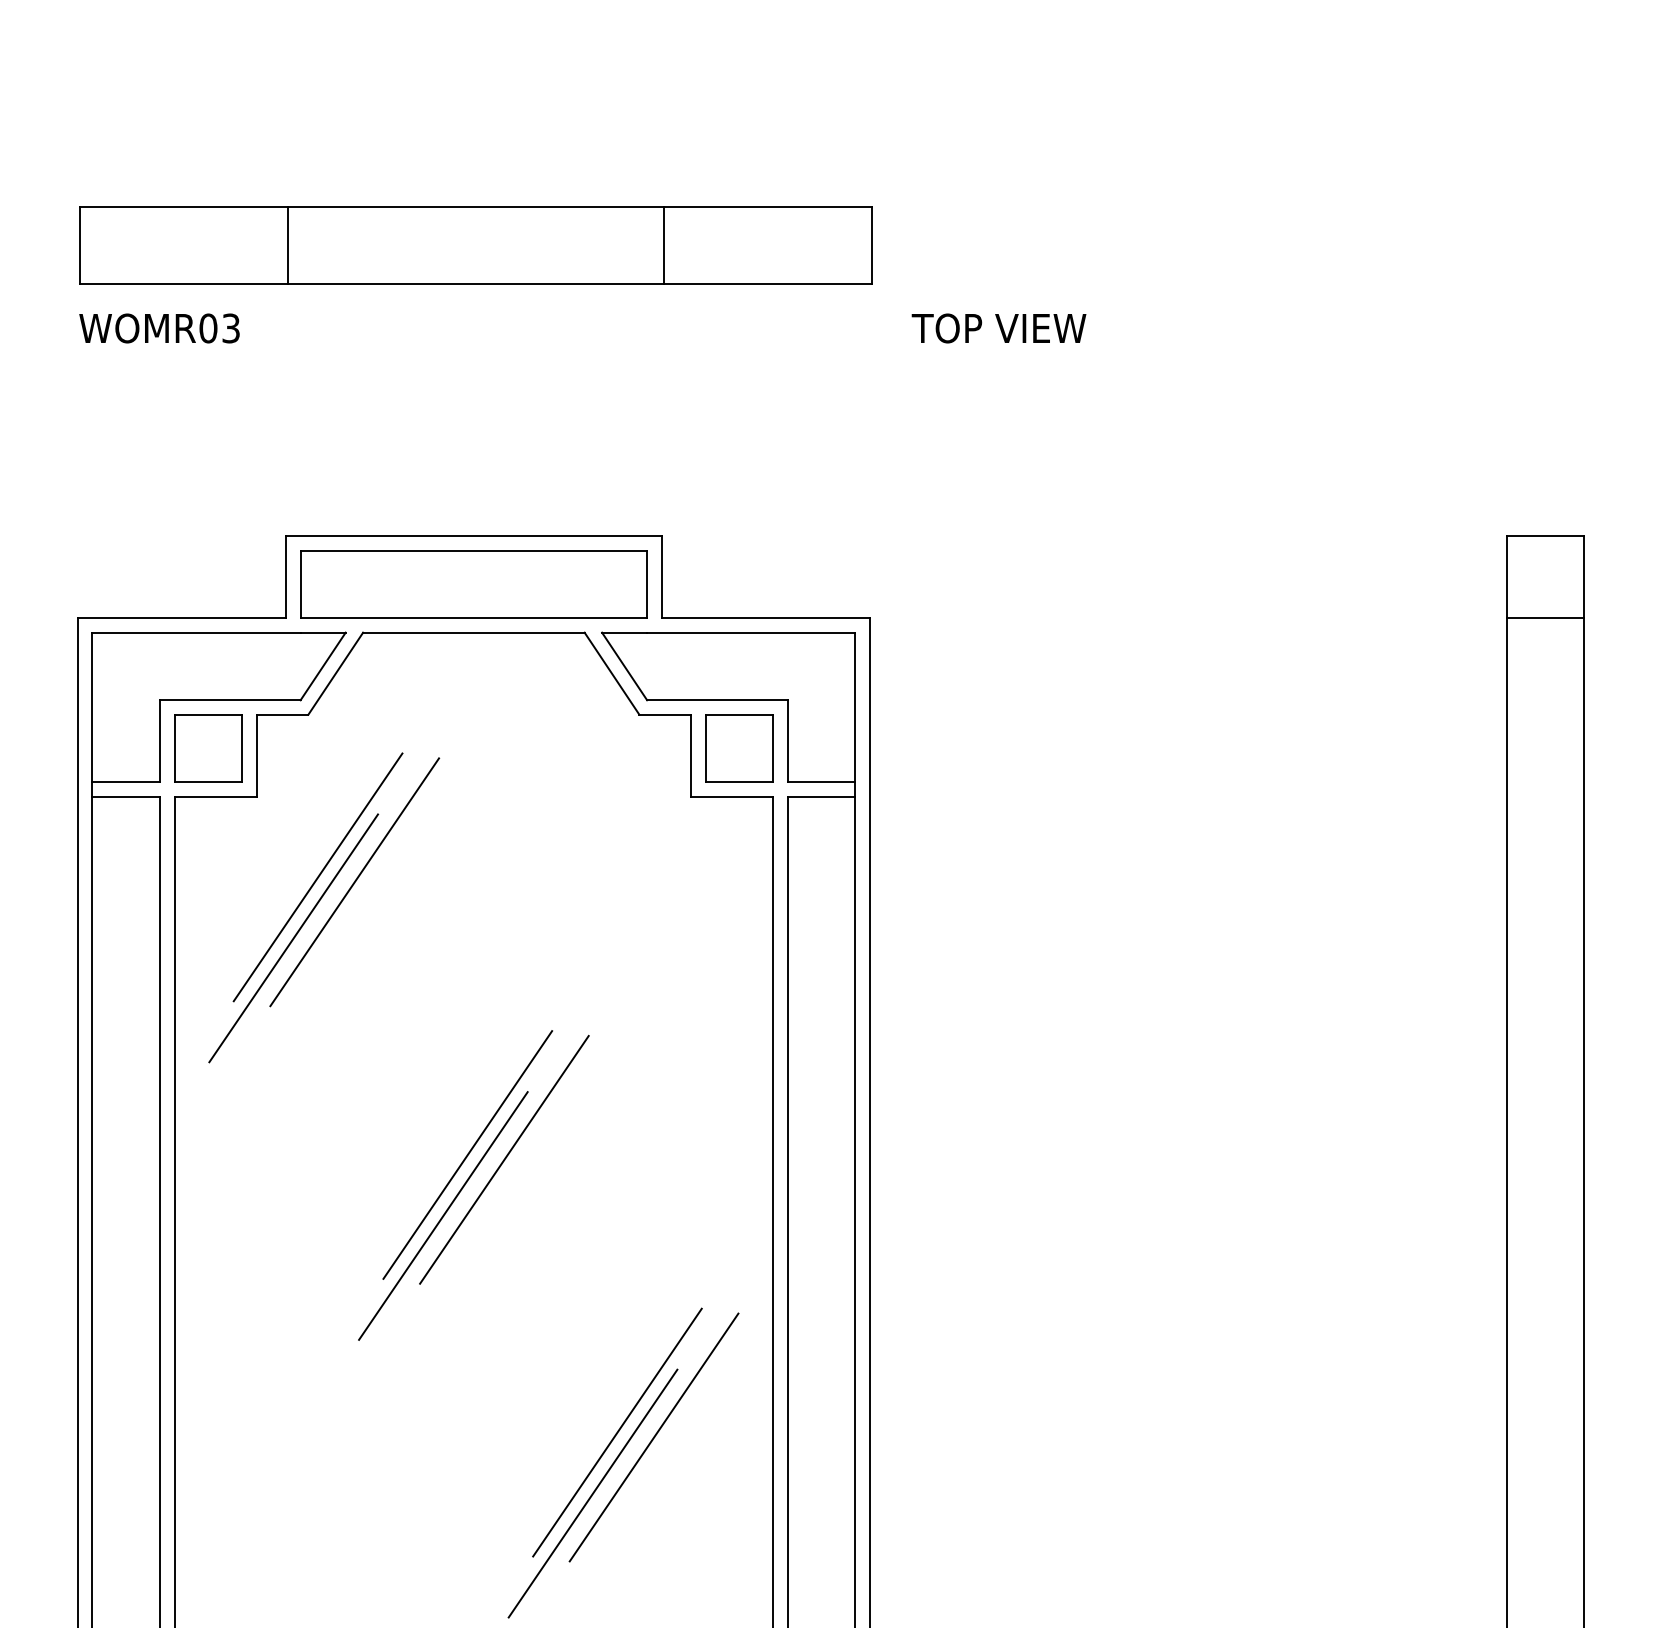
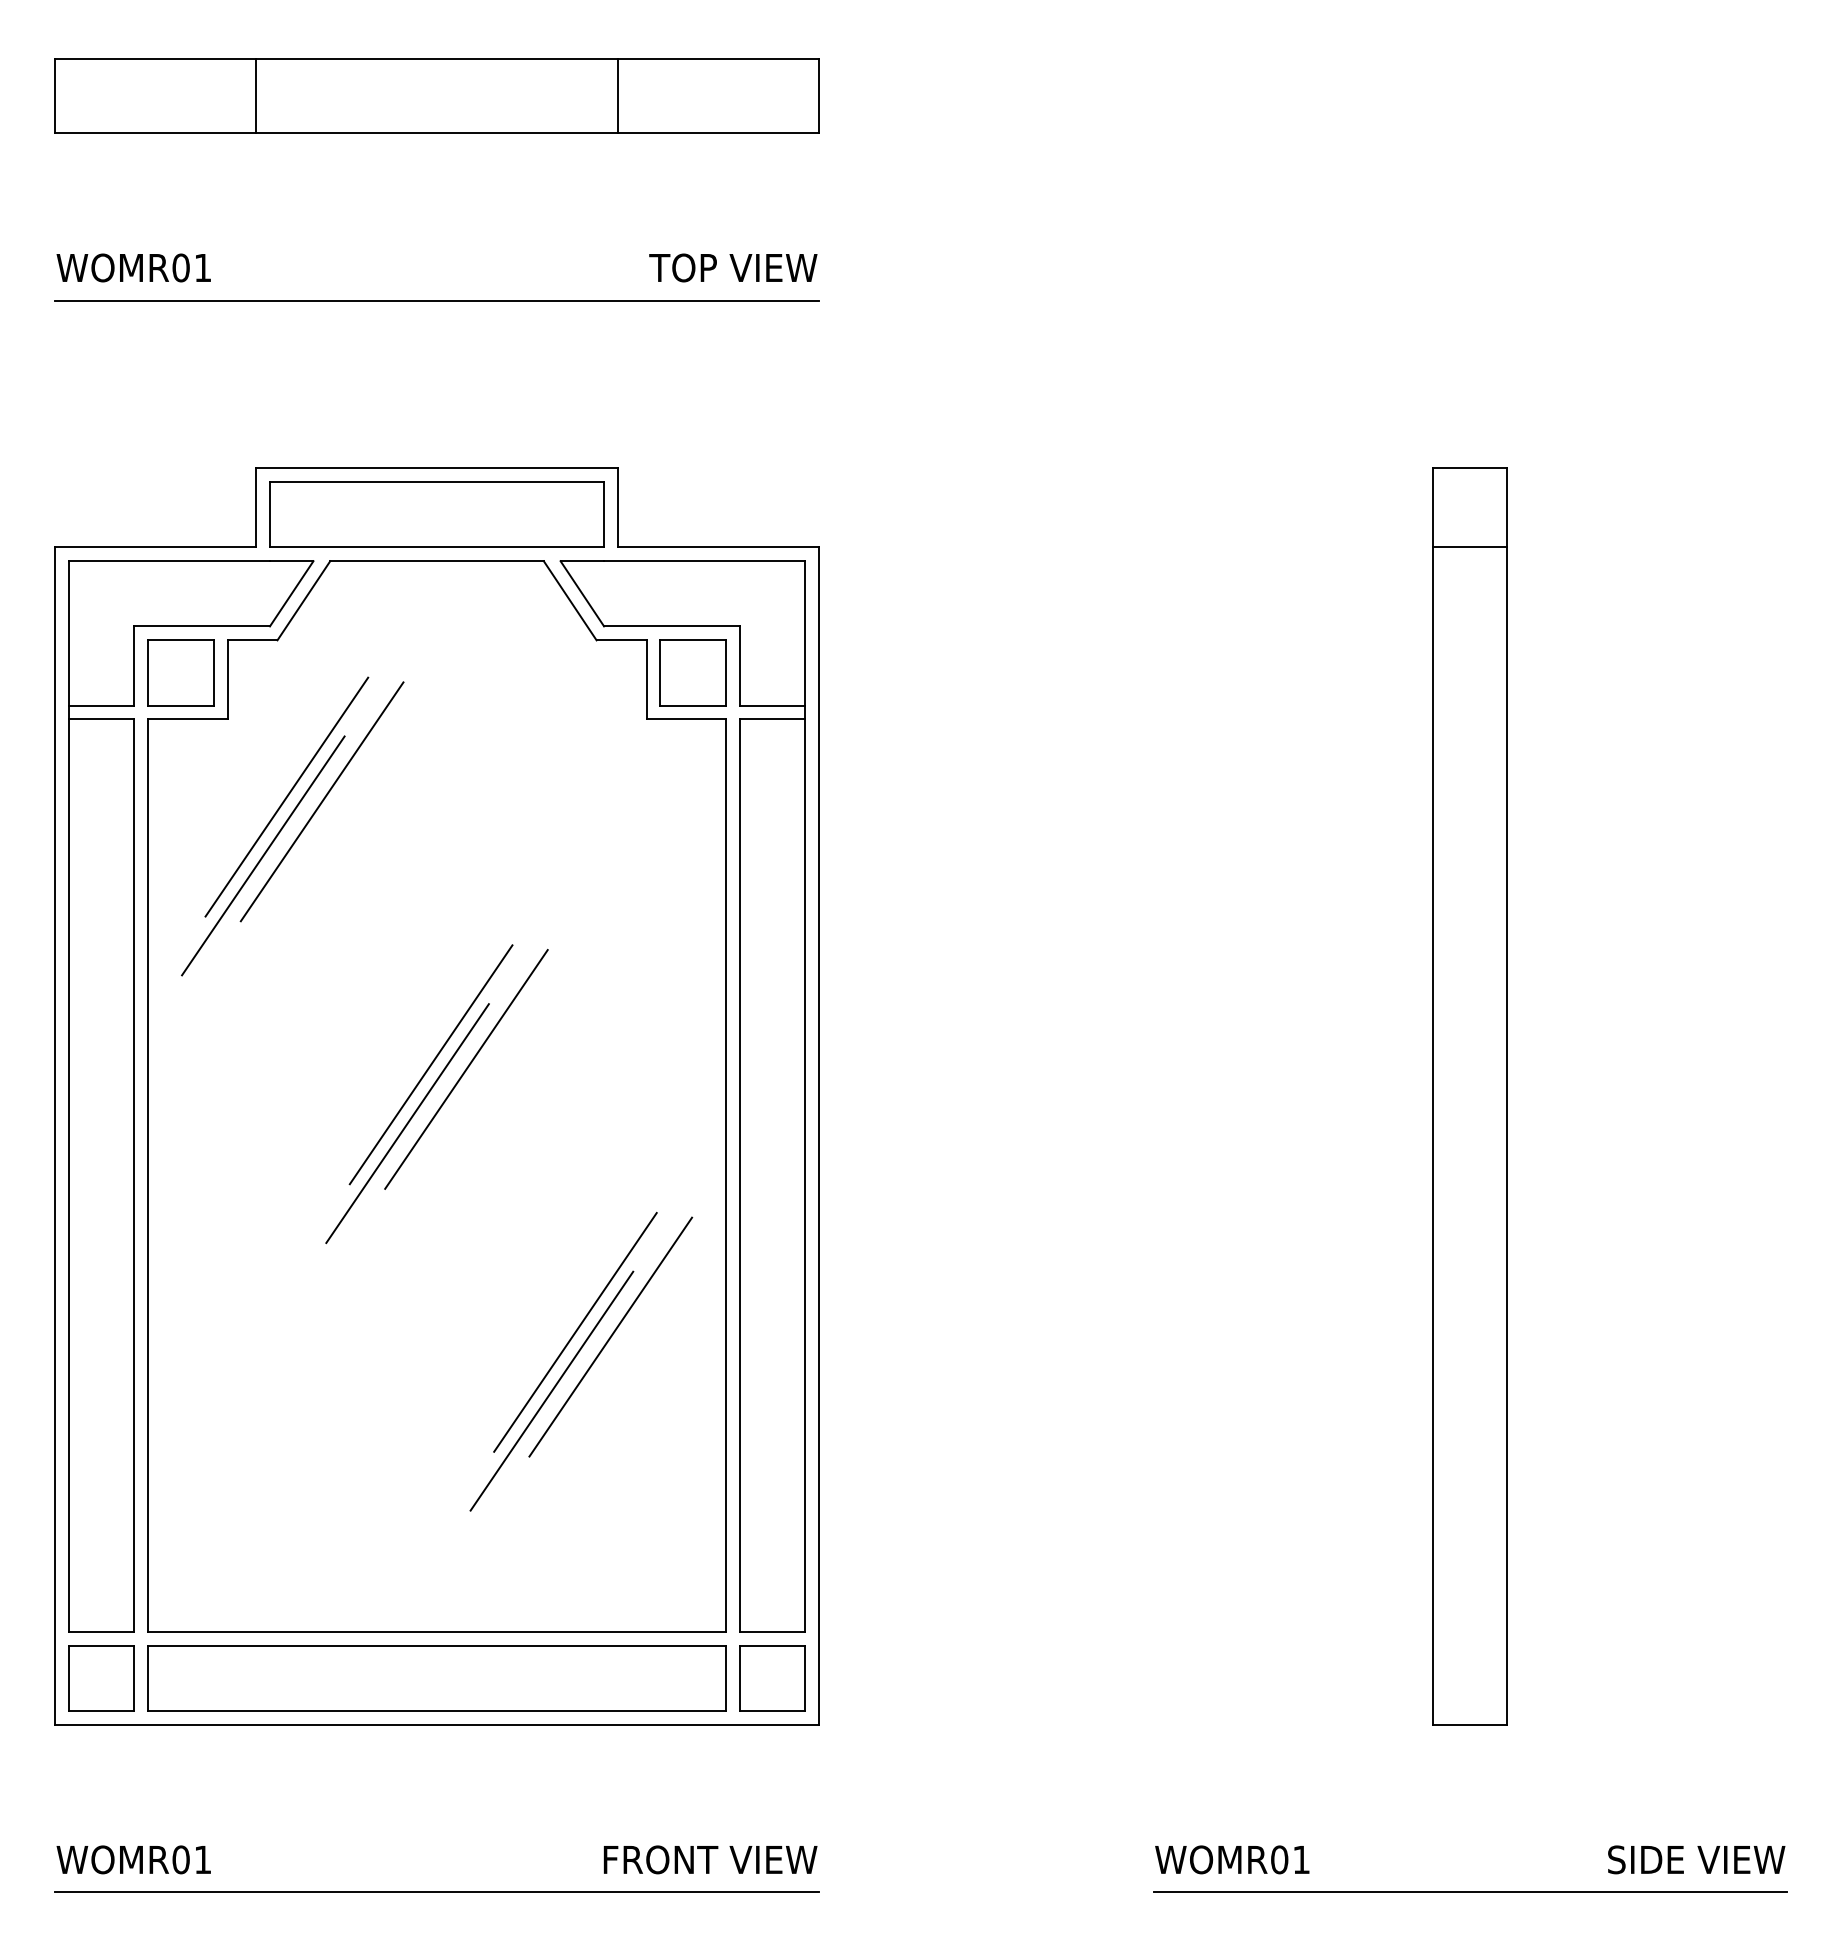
part: (475, 245) -> (436, 95), moved
text: (230, 327) -> (202, 267), WOMR03 -> WOMR01
text: (999, 327) -> (733, 267), moved
line: (473, 362) -> (436, 300), added

